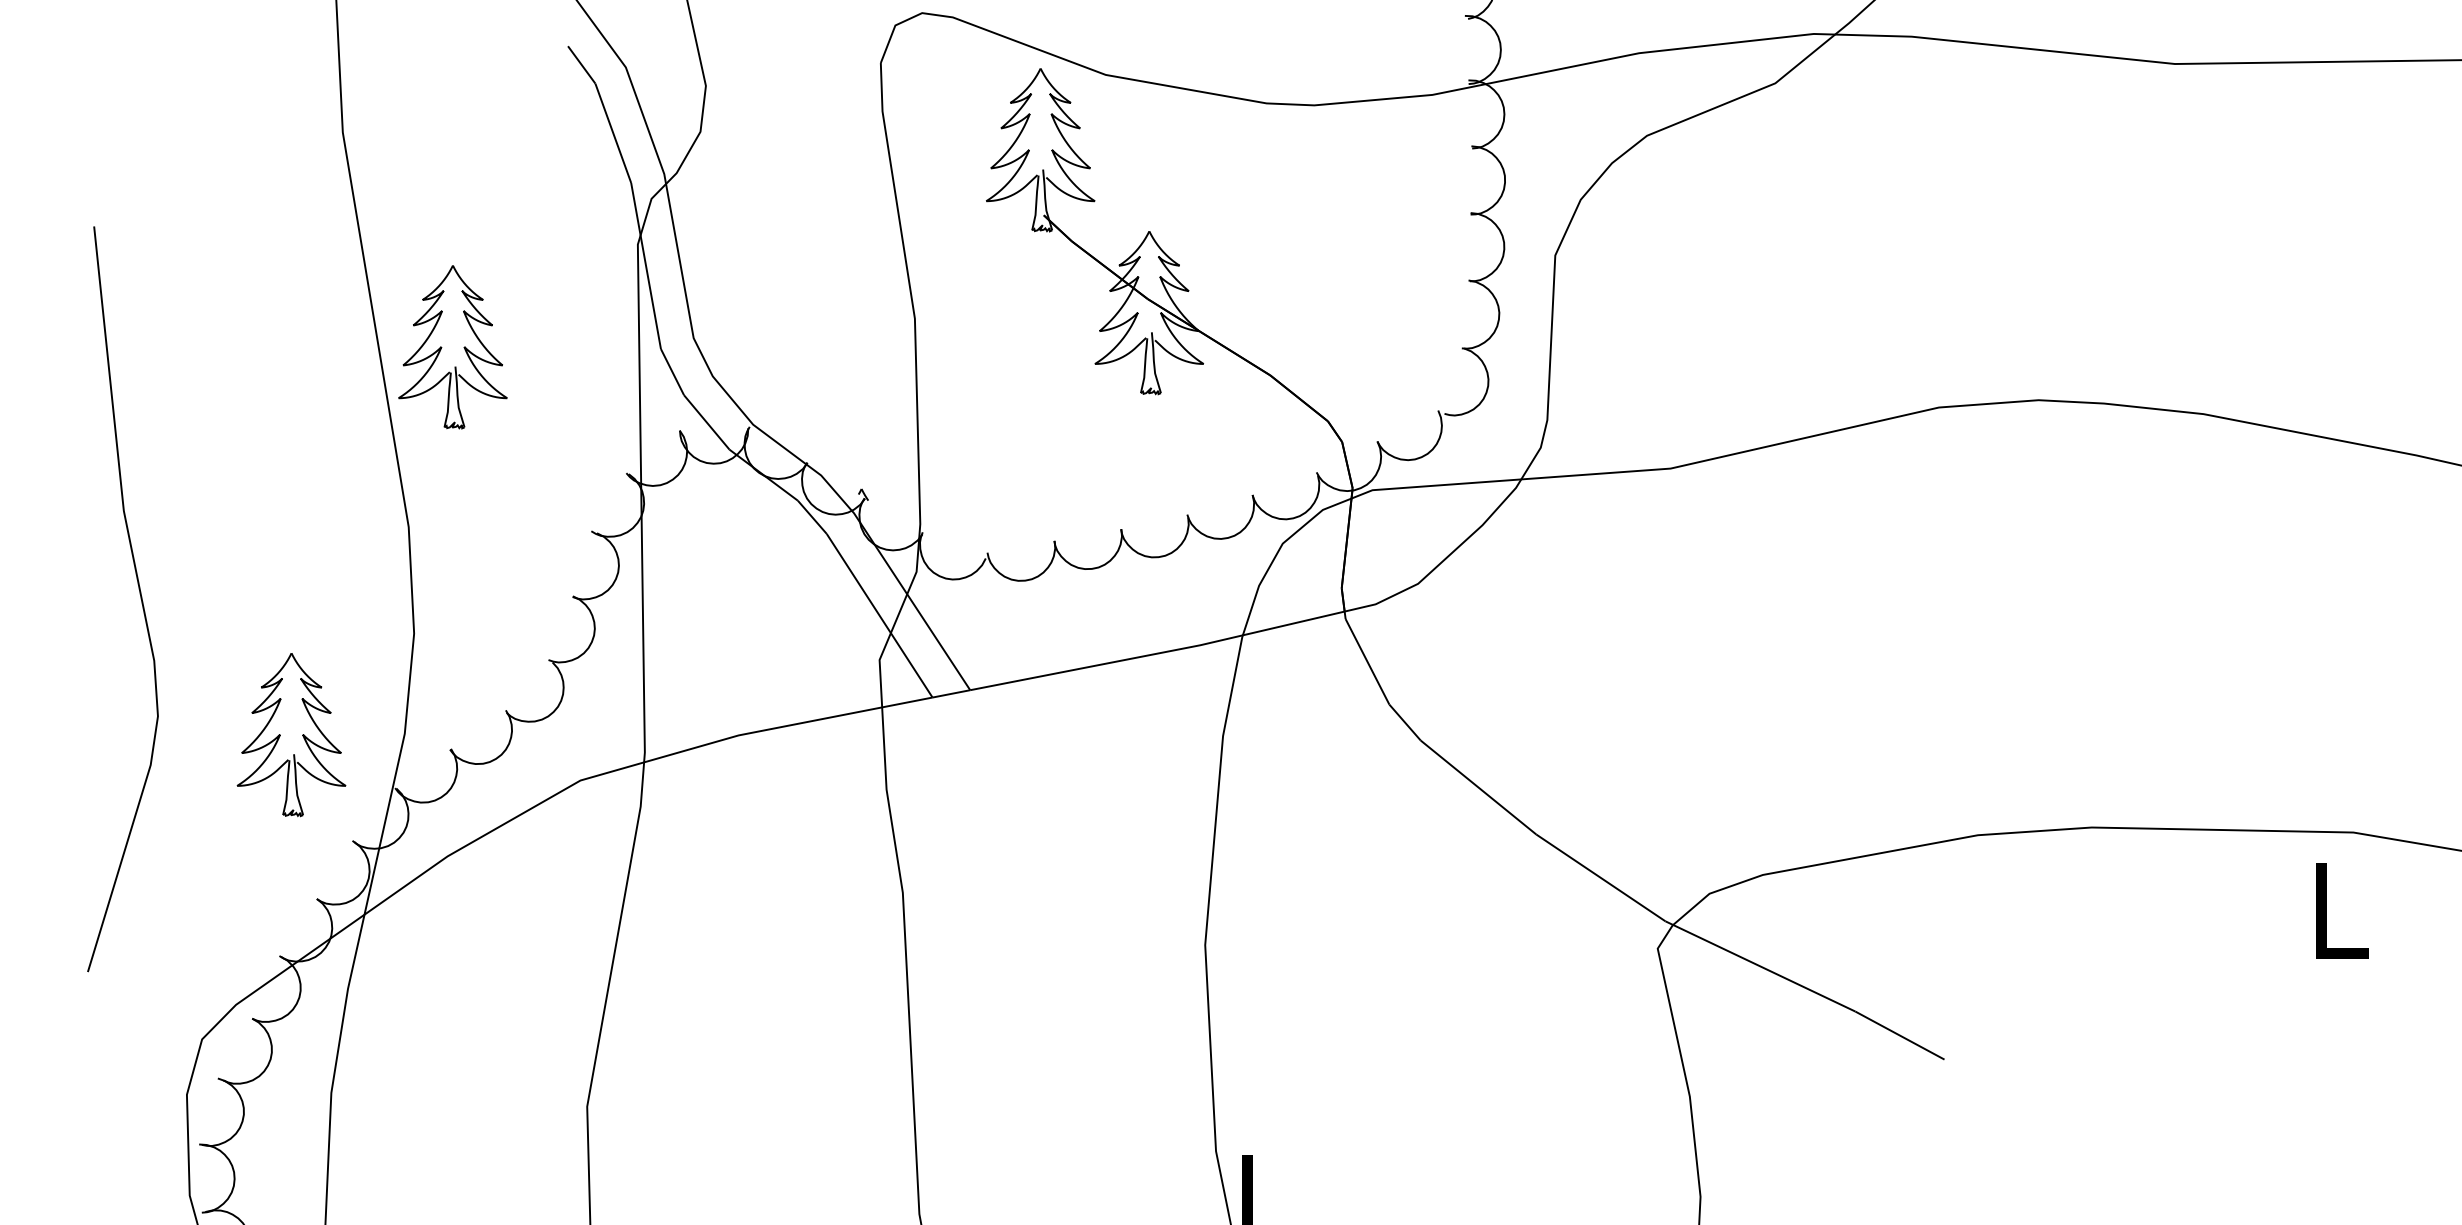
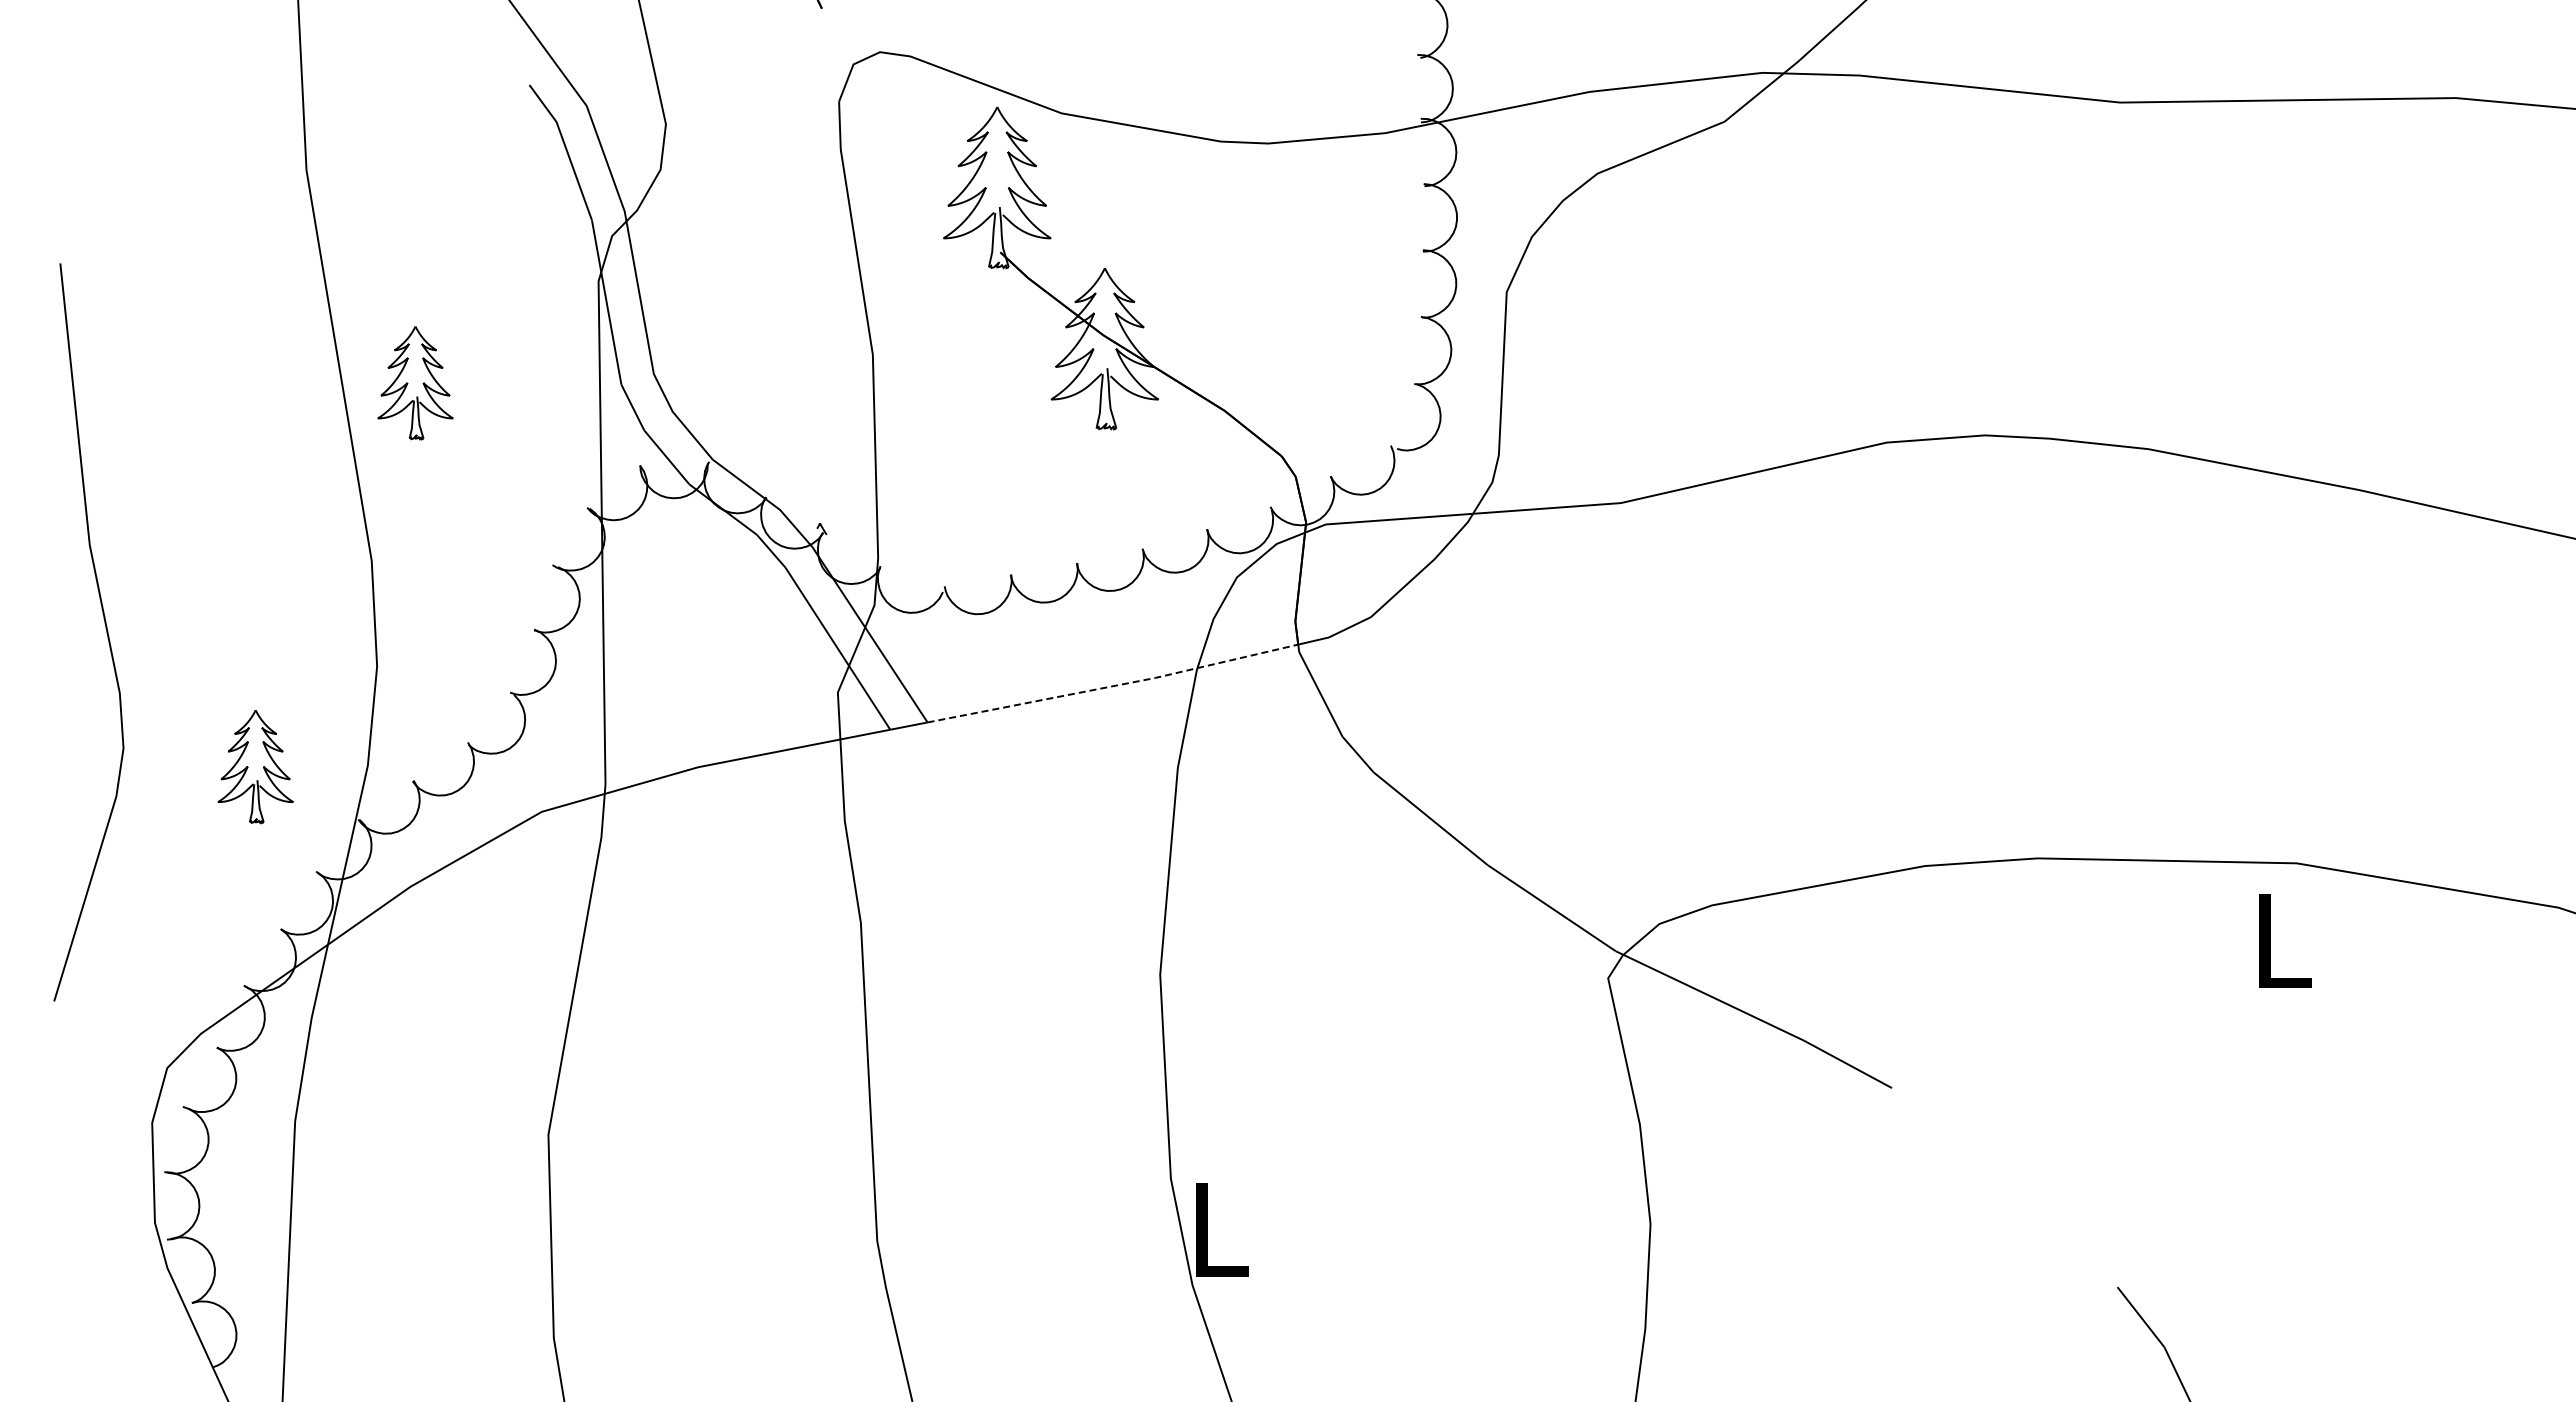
part: (452, 347) -> (415, 383), size x0.7
line: (1159, 653) -> (1114, 686), solid -> dashed
part: (291, 734) -> (255, 766), size x0.7

